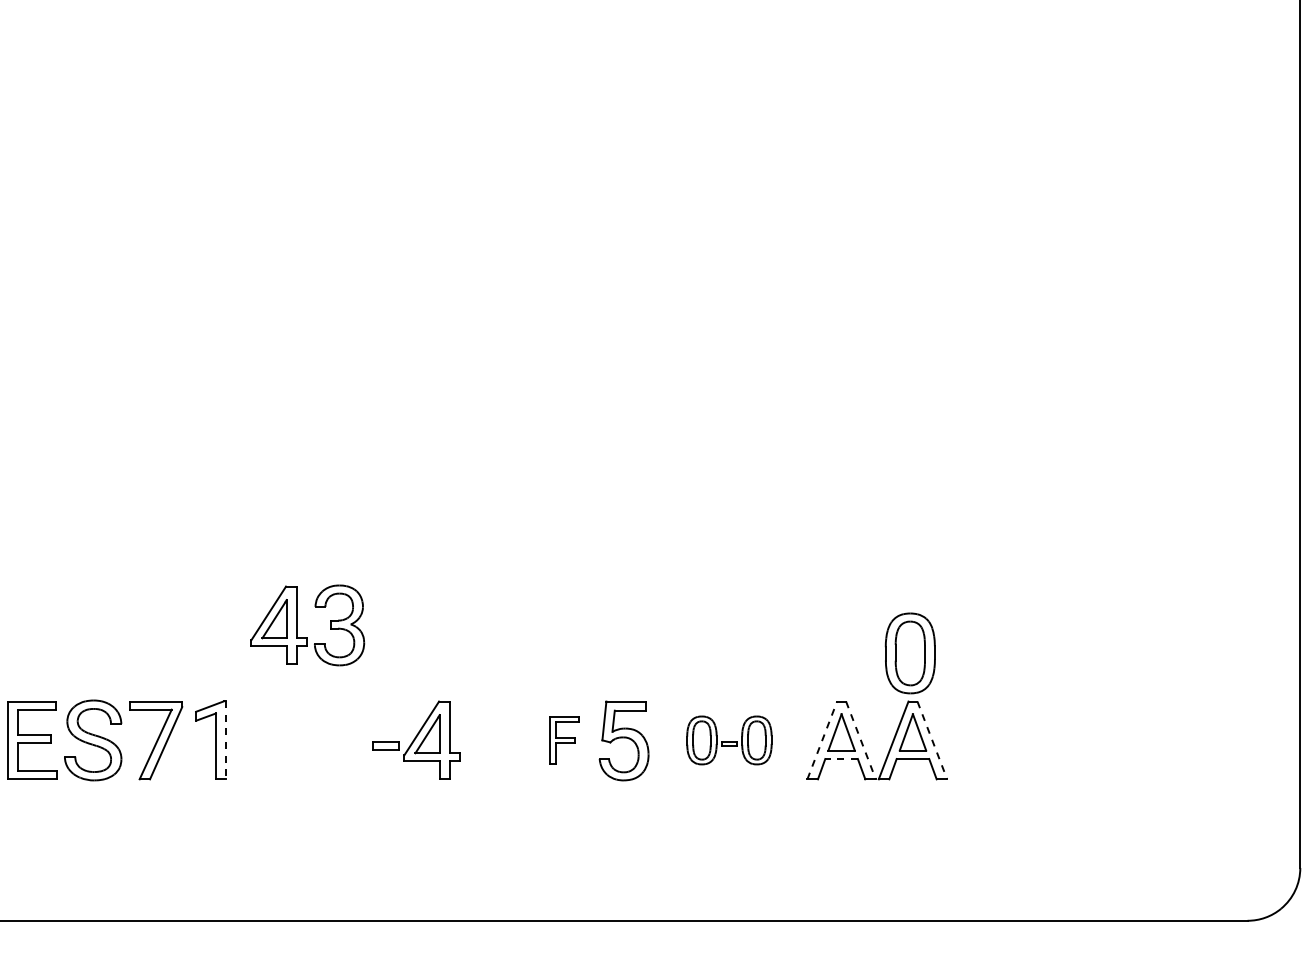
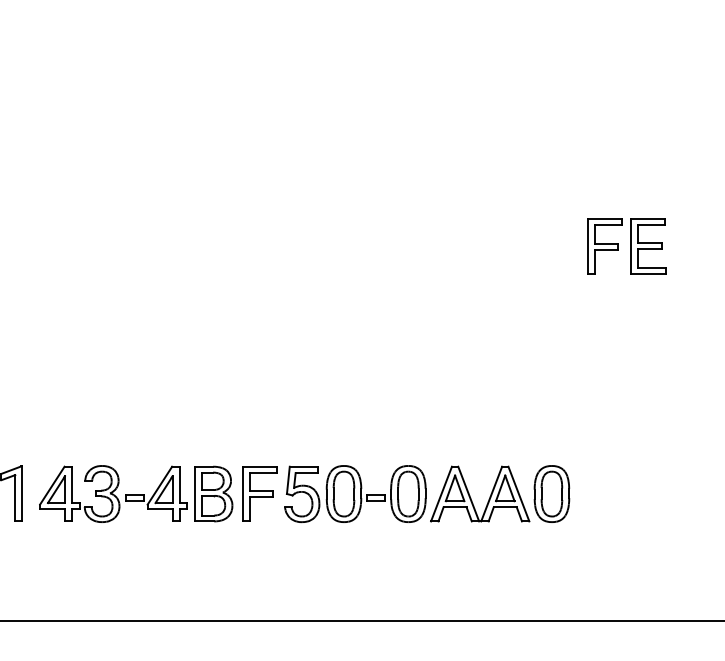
part: (1054, 388) -> (604, 246), added
part: (1115, 388) -> (647, 246), added
part: (297, 625) -> (72, 494), moved
part: (909, 653) -> (551, 494), moved
line: (225, 740) -> (21, 494), dashed -> solid
part: (498, 740) -> (213, 494), added
part: (563, 740) -> (259, 494), size x1.67
part: (729, 740) -> (376, 494), size x1.67
line: (822, 740) -> (441, 494), dashed -> solid
line: (860, 740) -> (468, 494), dashed -> solid
line: (932, 740) -> (519, 494), dashed -> solid
line: (841, 759) -> (455, 507), dashed -> solid

